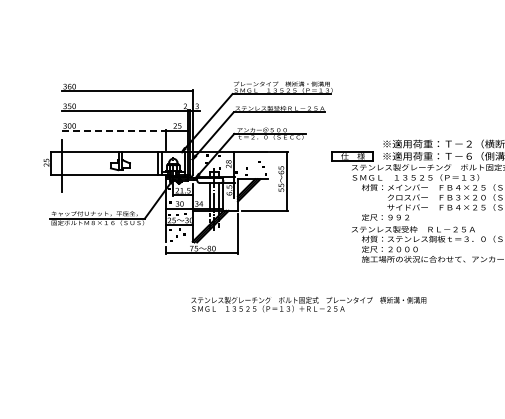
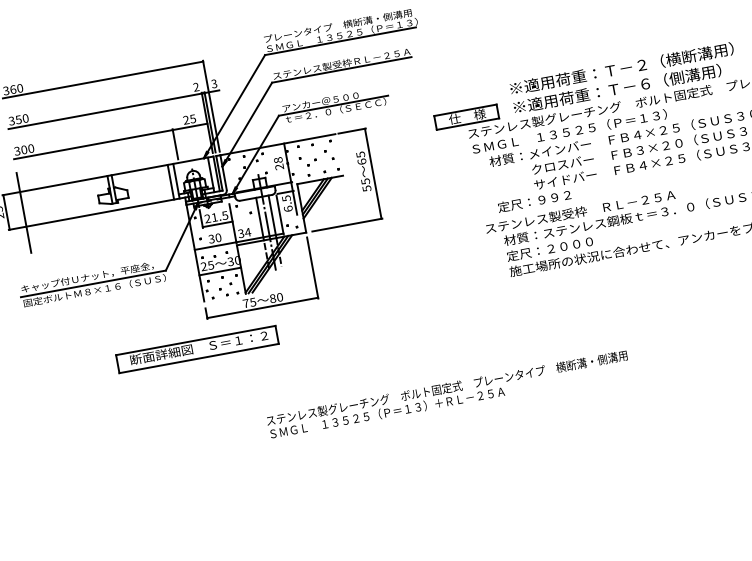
line: (113, 130) -> (92, 144), dashed -> solid
part: (155, 271) -> (196, 348), added
text: (308, 304) -> (447, 394), moved

